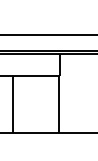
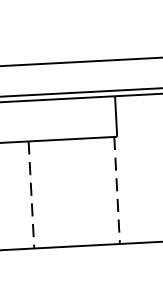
line: (13, 104) -> (32, 195), solid -> dashed
line: (58, 104) -> (116, 191), solid -> dashed

